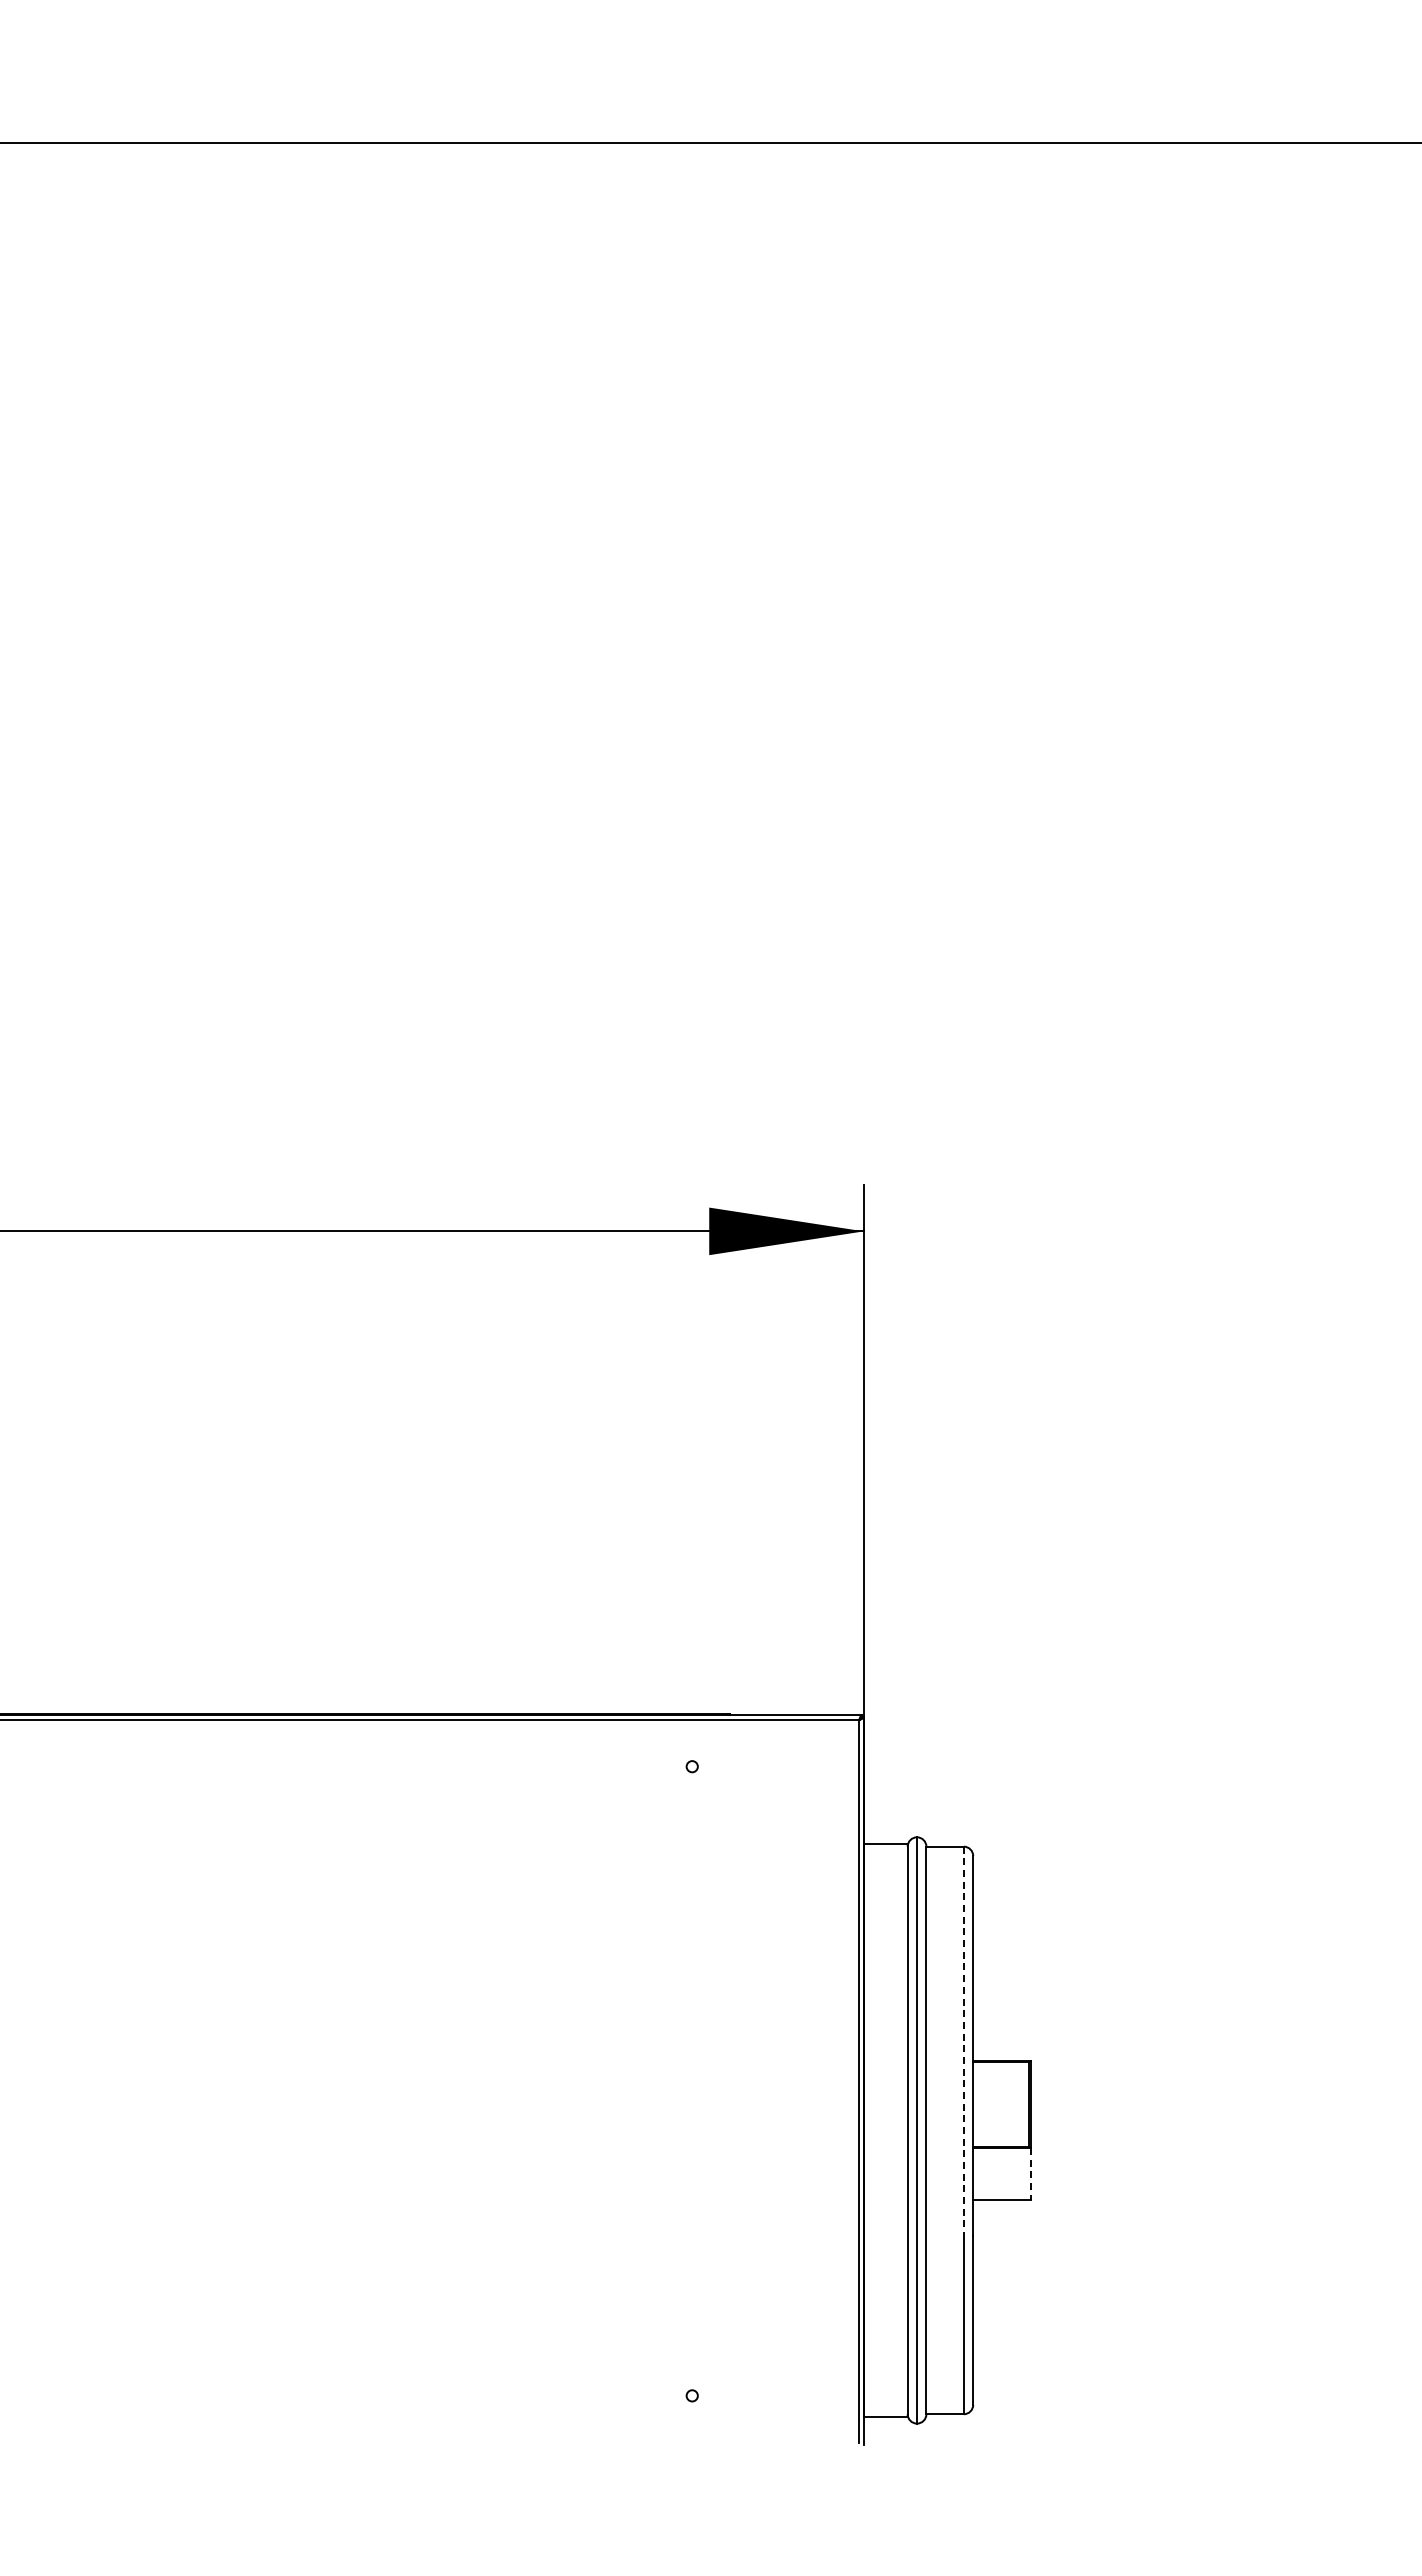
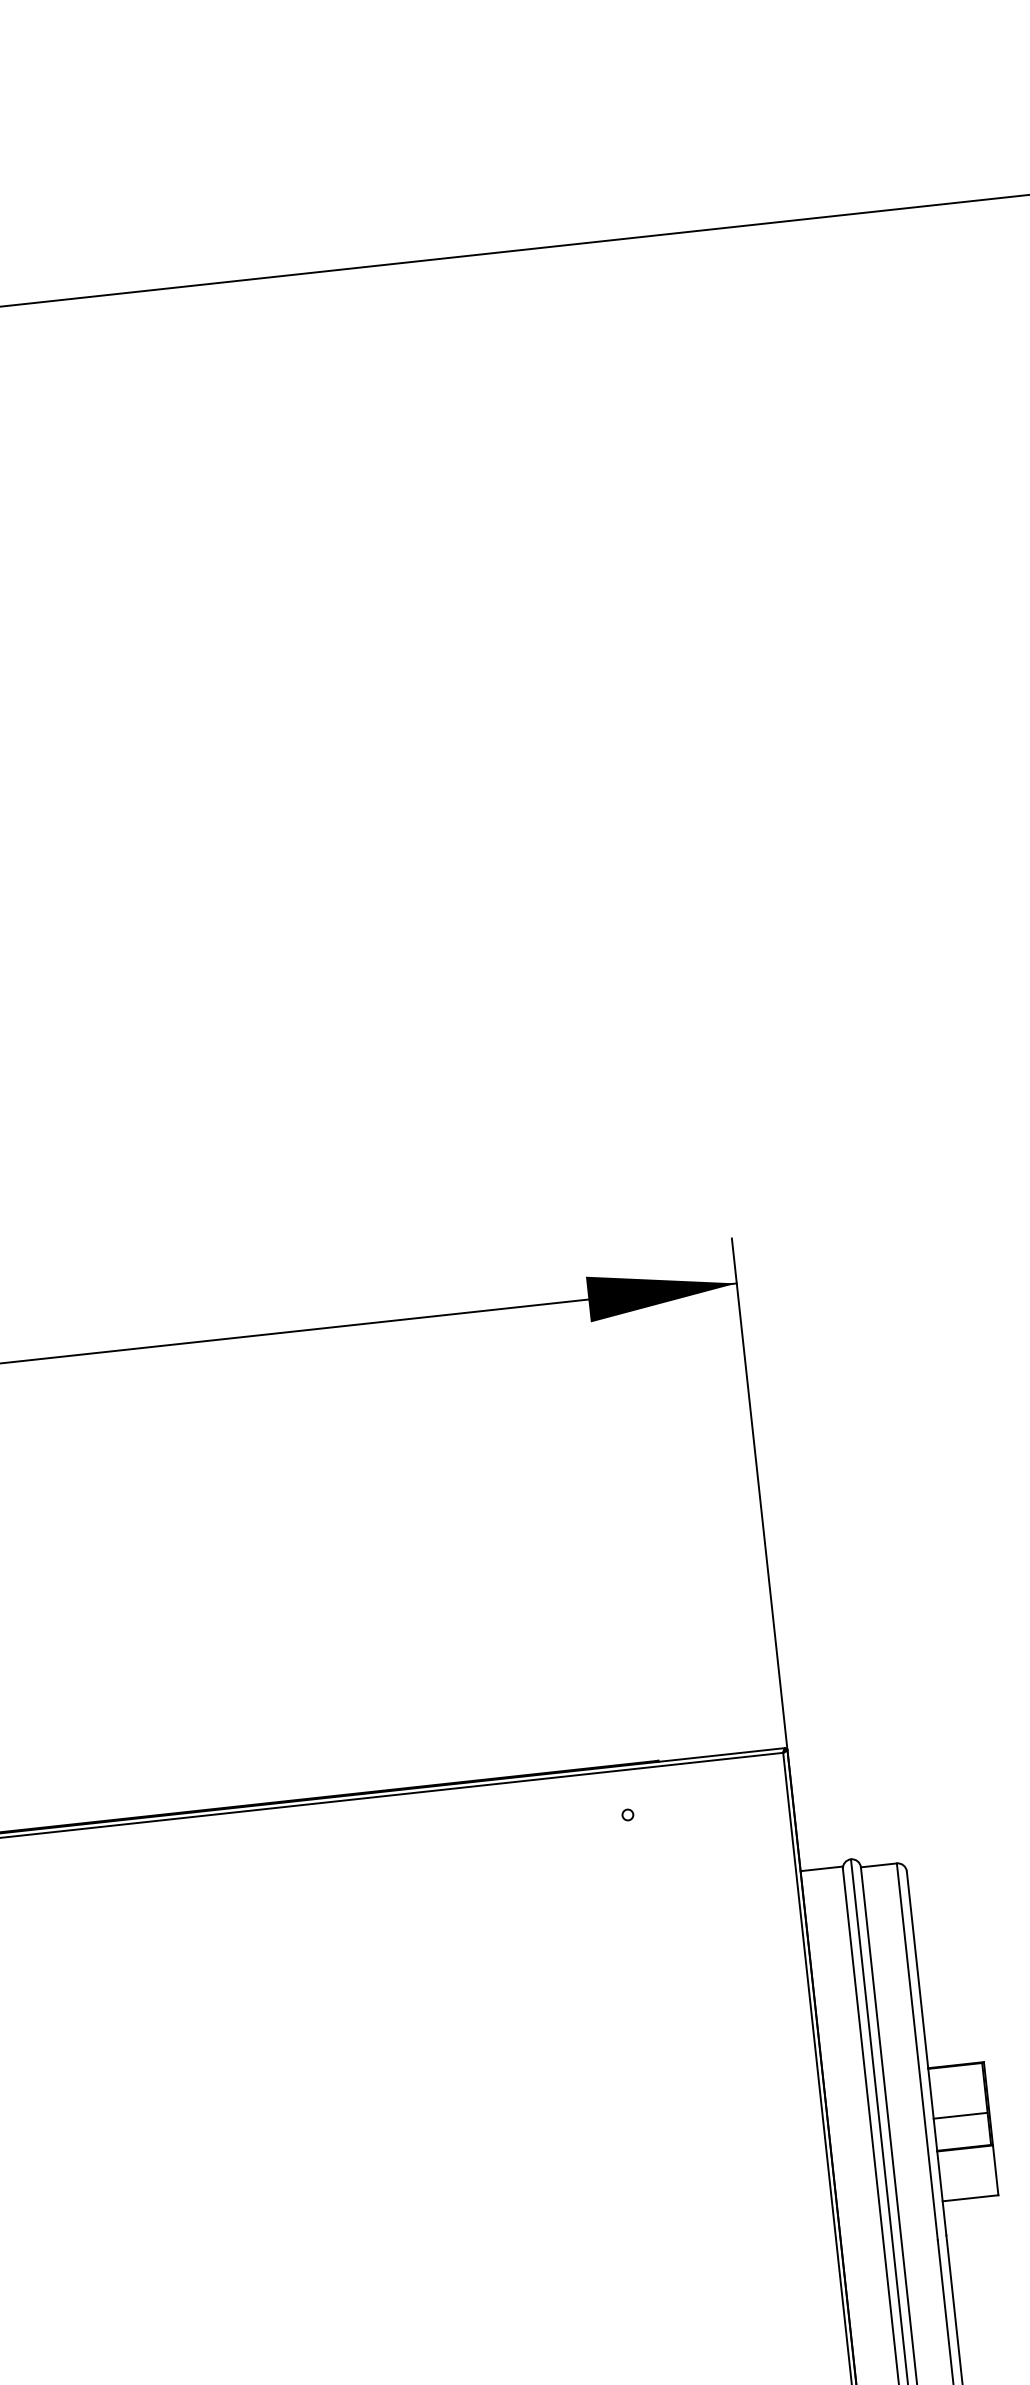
line: (963, 2042) -> (916, 2051), dashed -> solid
line: (1001, 2113) -> (960, 2115), added
line: (1031, 2173) -> (995, 2169), dashed -> solid

